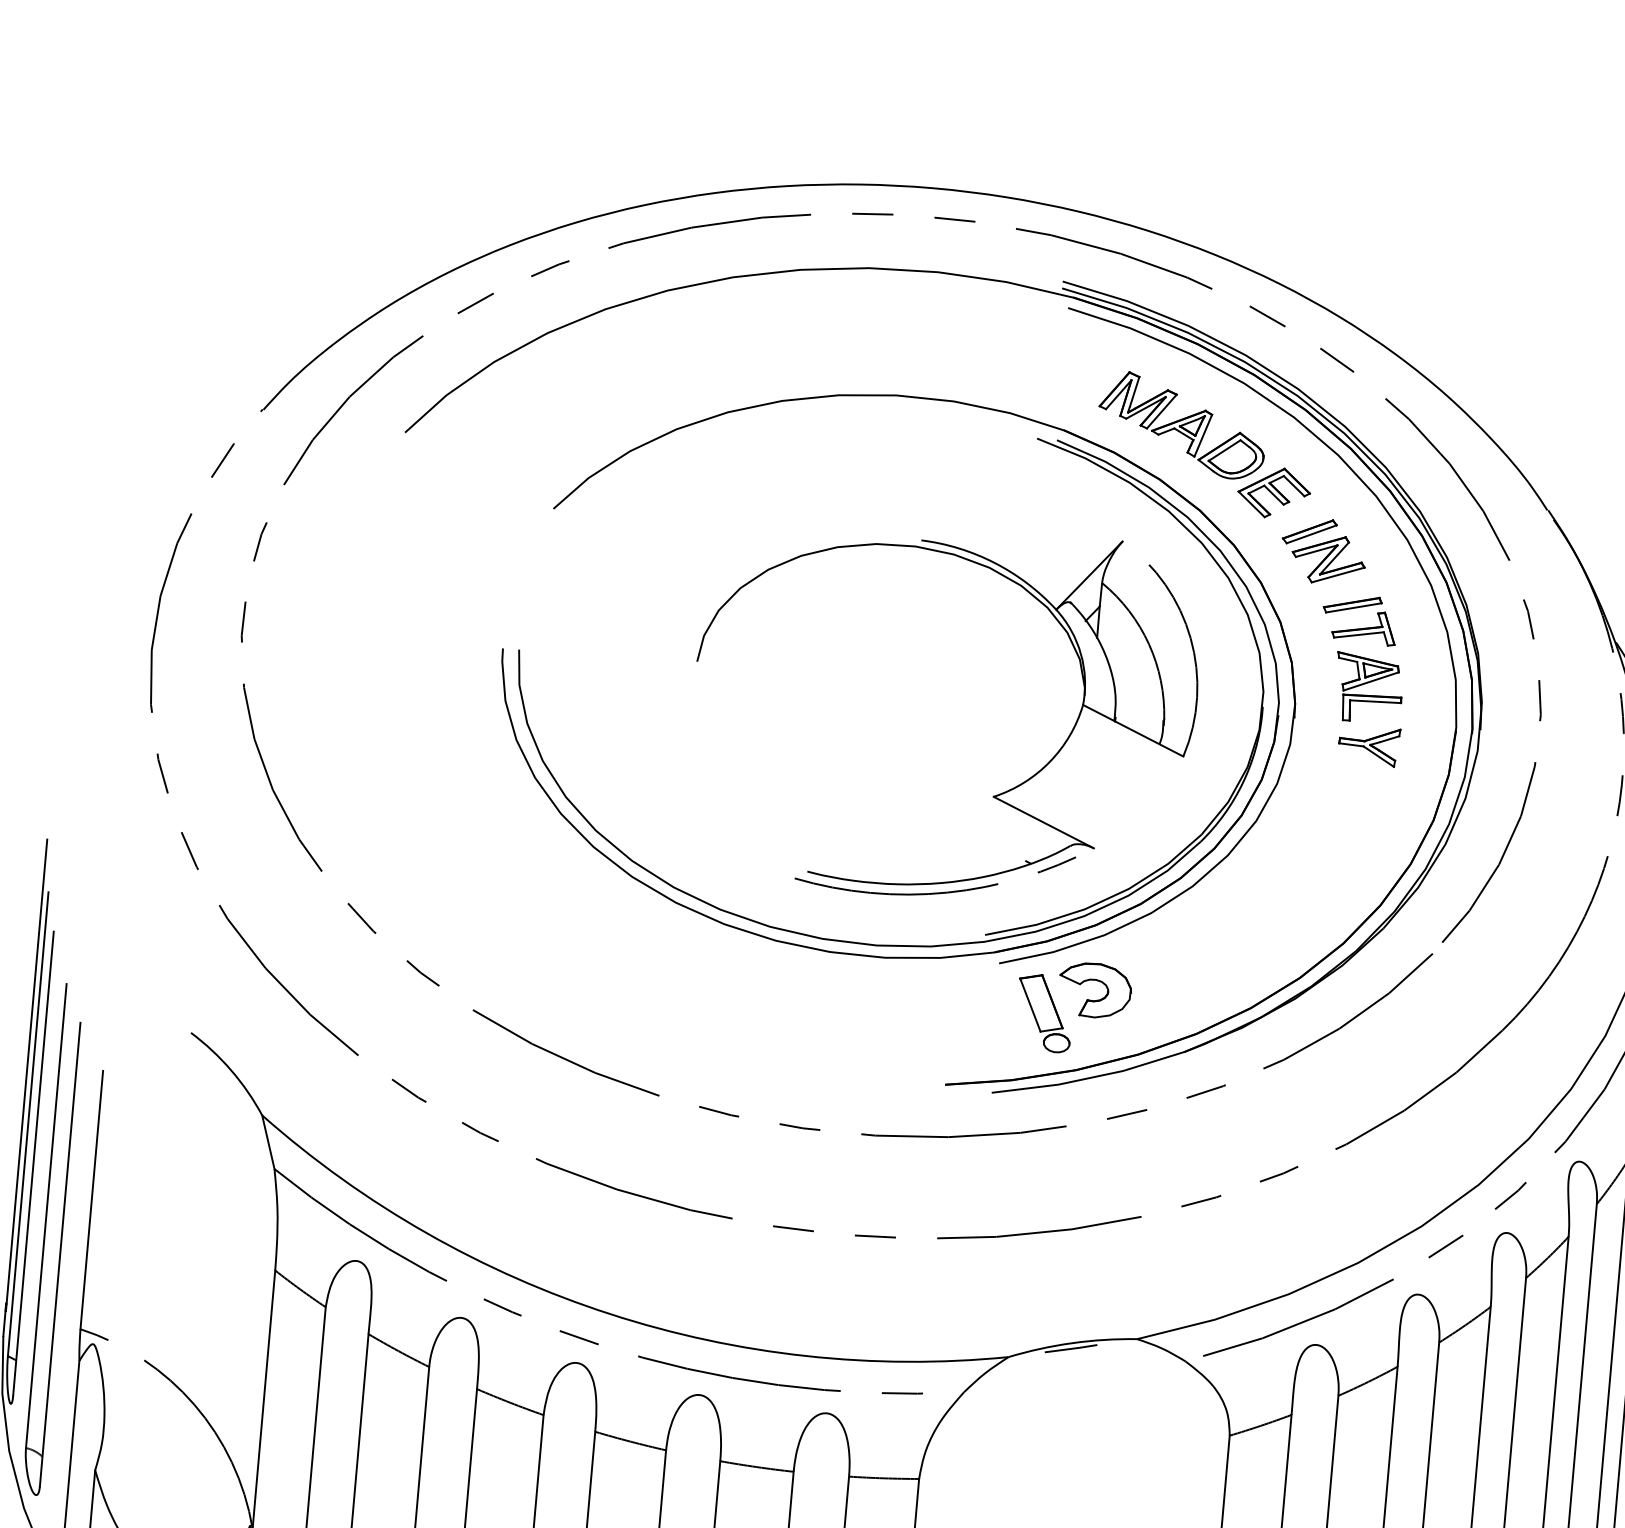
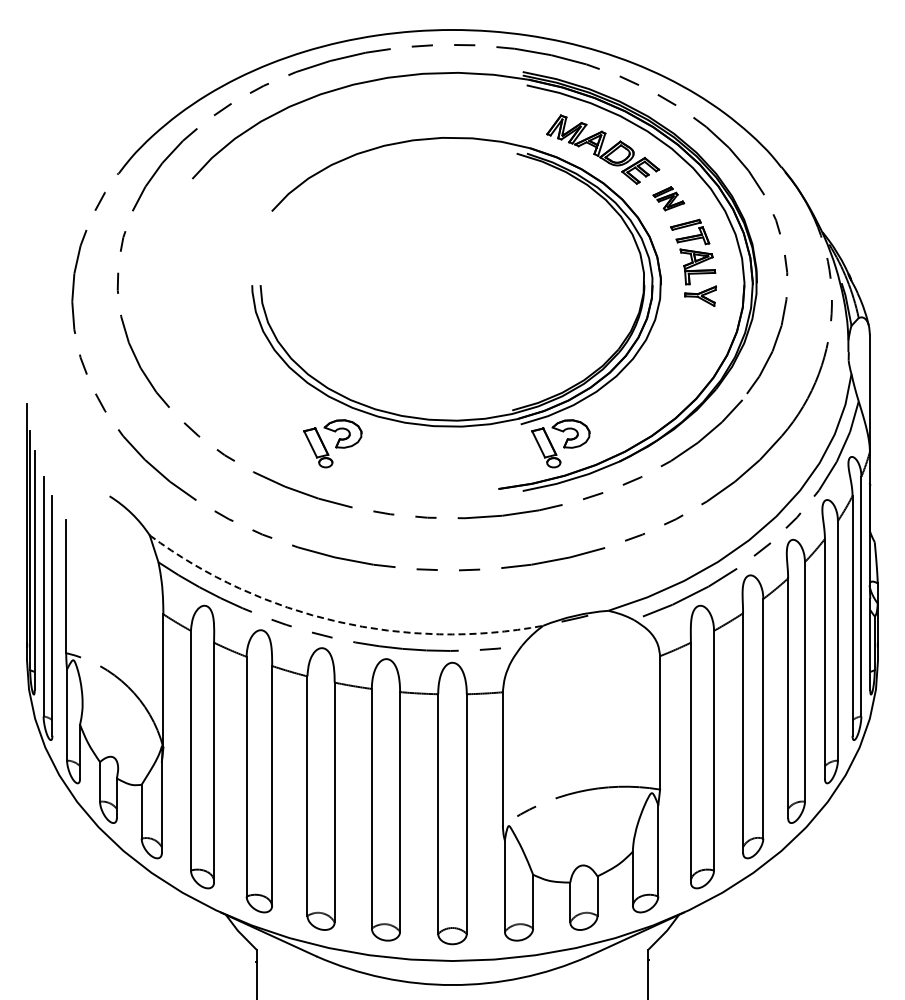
part: (1323, 551) -> (668, 198), size x0.7
part: (991, 795) -> (509, 338), removed
part: (631, 968) -> (332, 443), added
arc: (611, 1313) -> (337, 621), solid -> dashed

